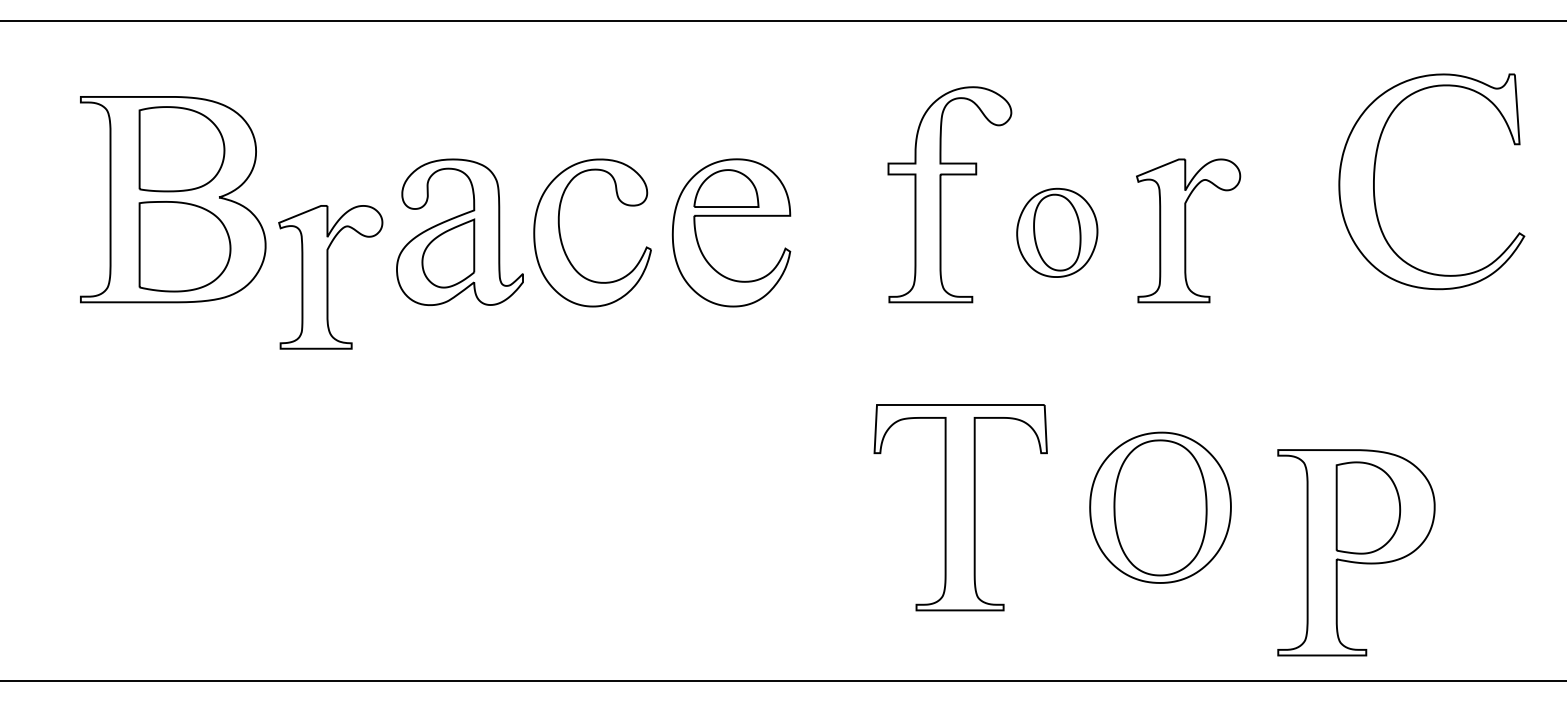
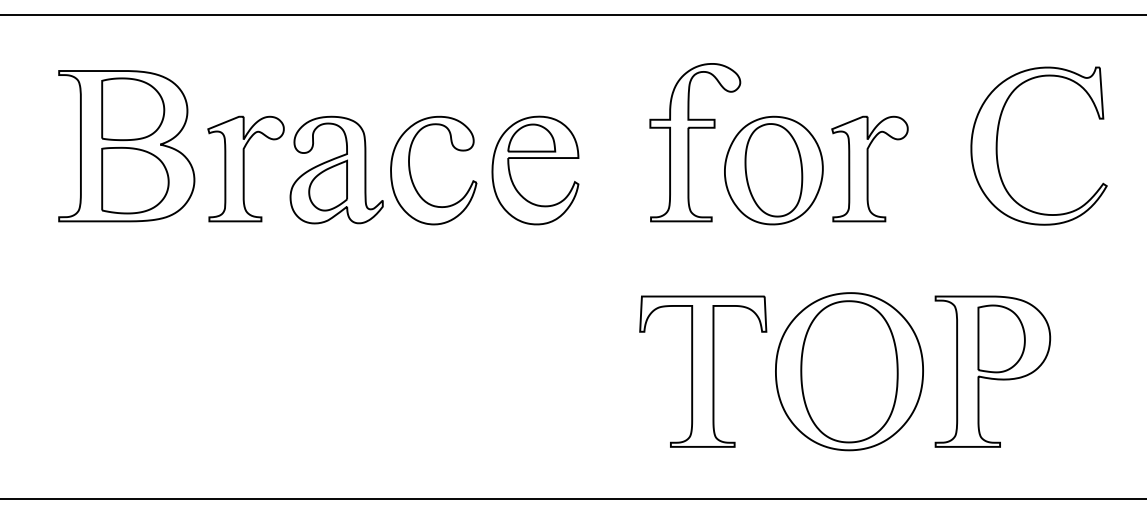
part: (1375, 180) -> (997, 145), moved
part: (1056, 232) -> (773, 170), size x1.67
part: (329, 276) -> (245, 168), moved
part: (1160, 507) -> (849, 371), size x1.43
part: (1355, 552) -> (992, 371), moved

